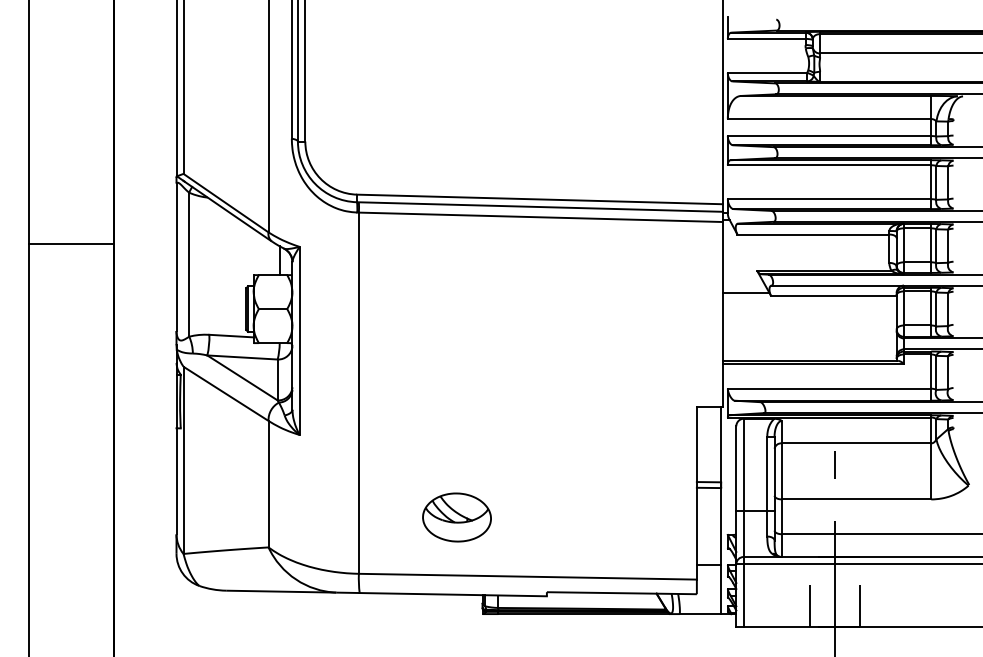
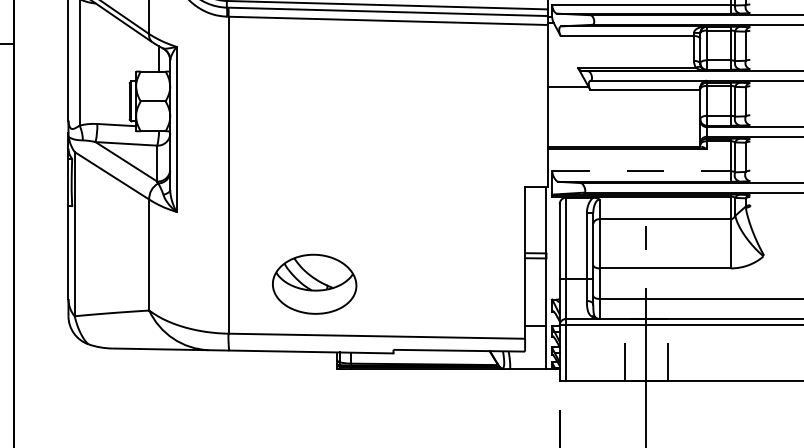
line: (829, 388) -> (641, 171), solid -> dashed
part: (456, 517) -> (314, 284), size x1.4

